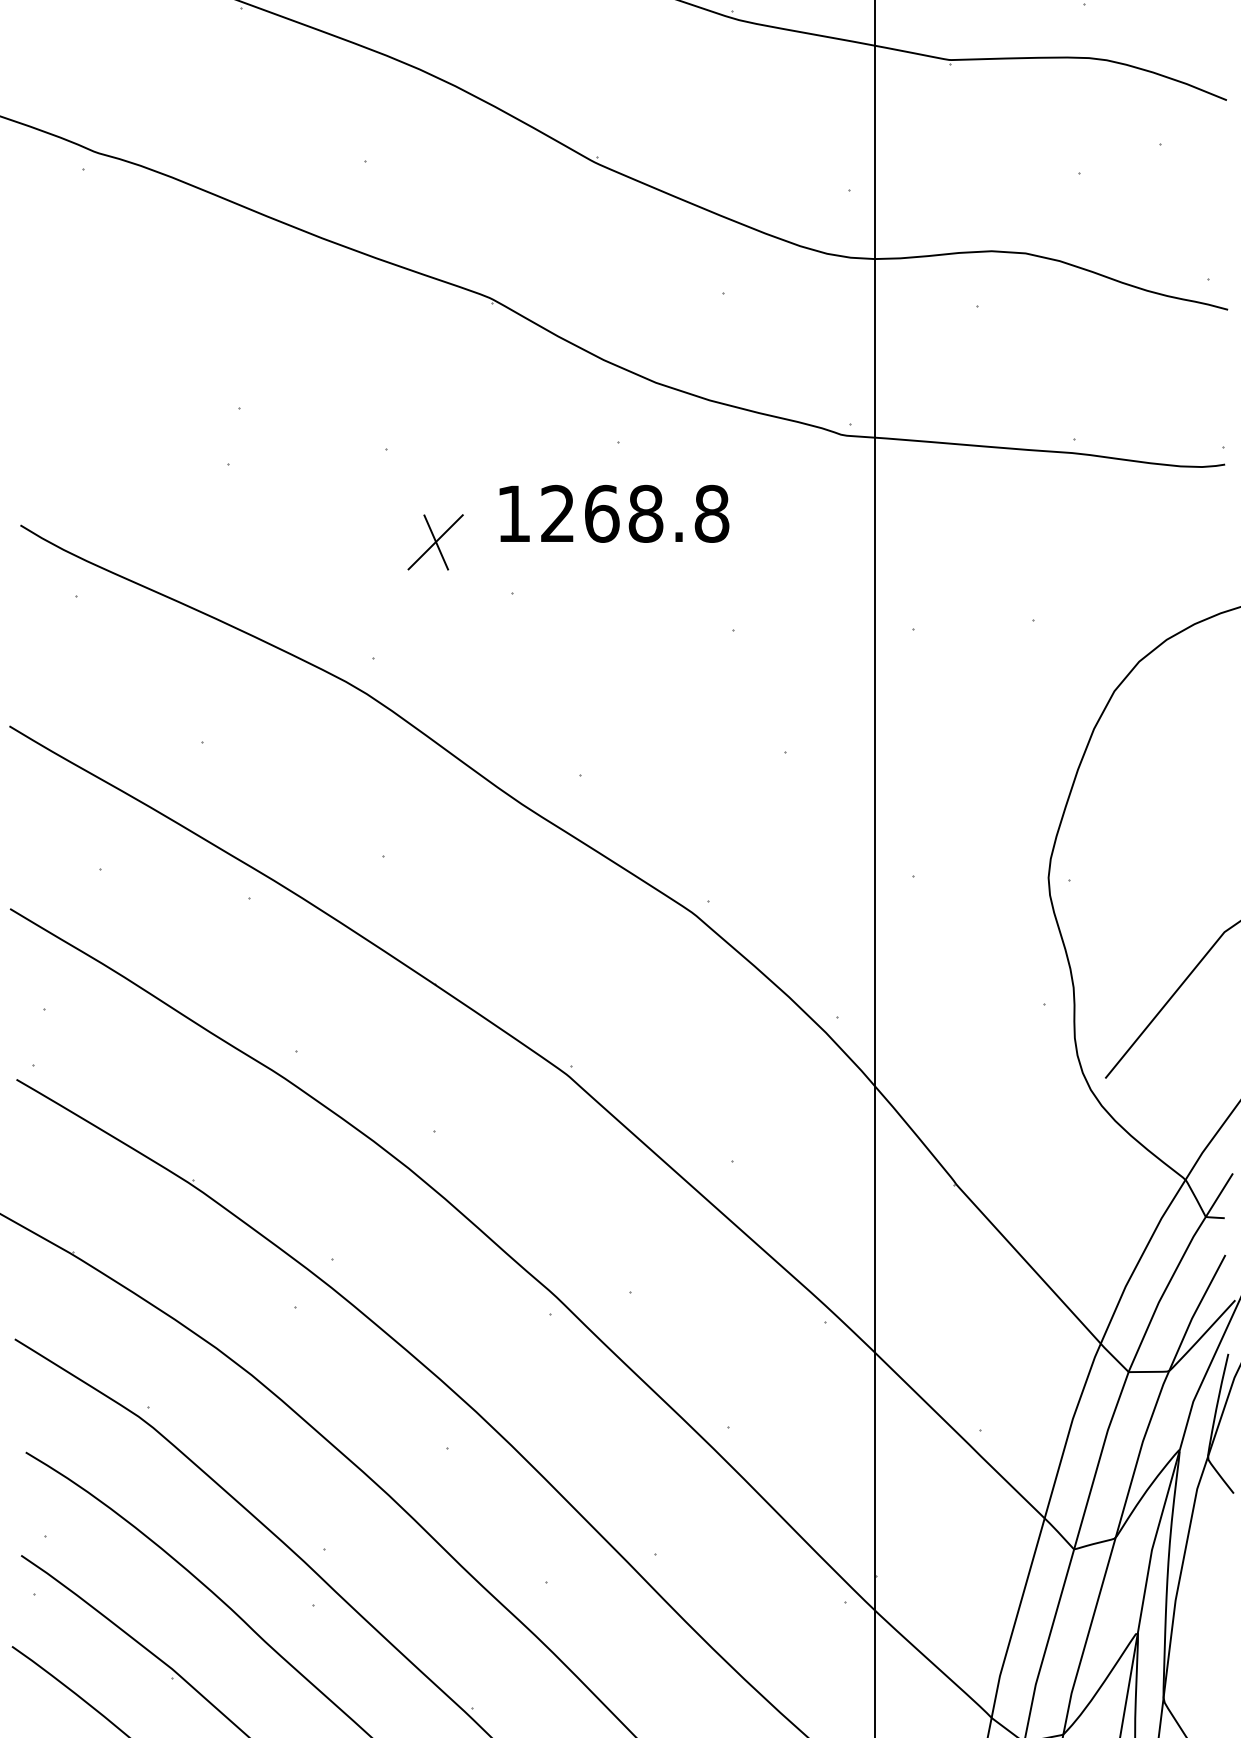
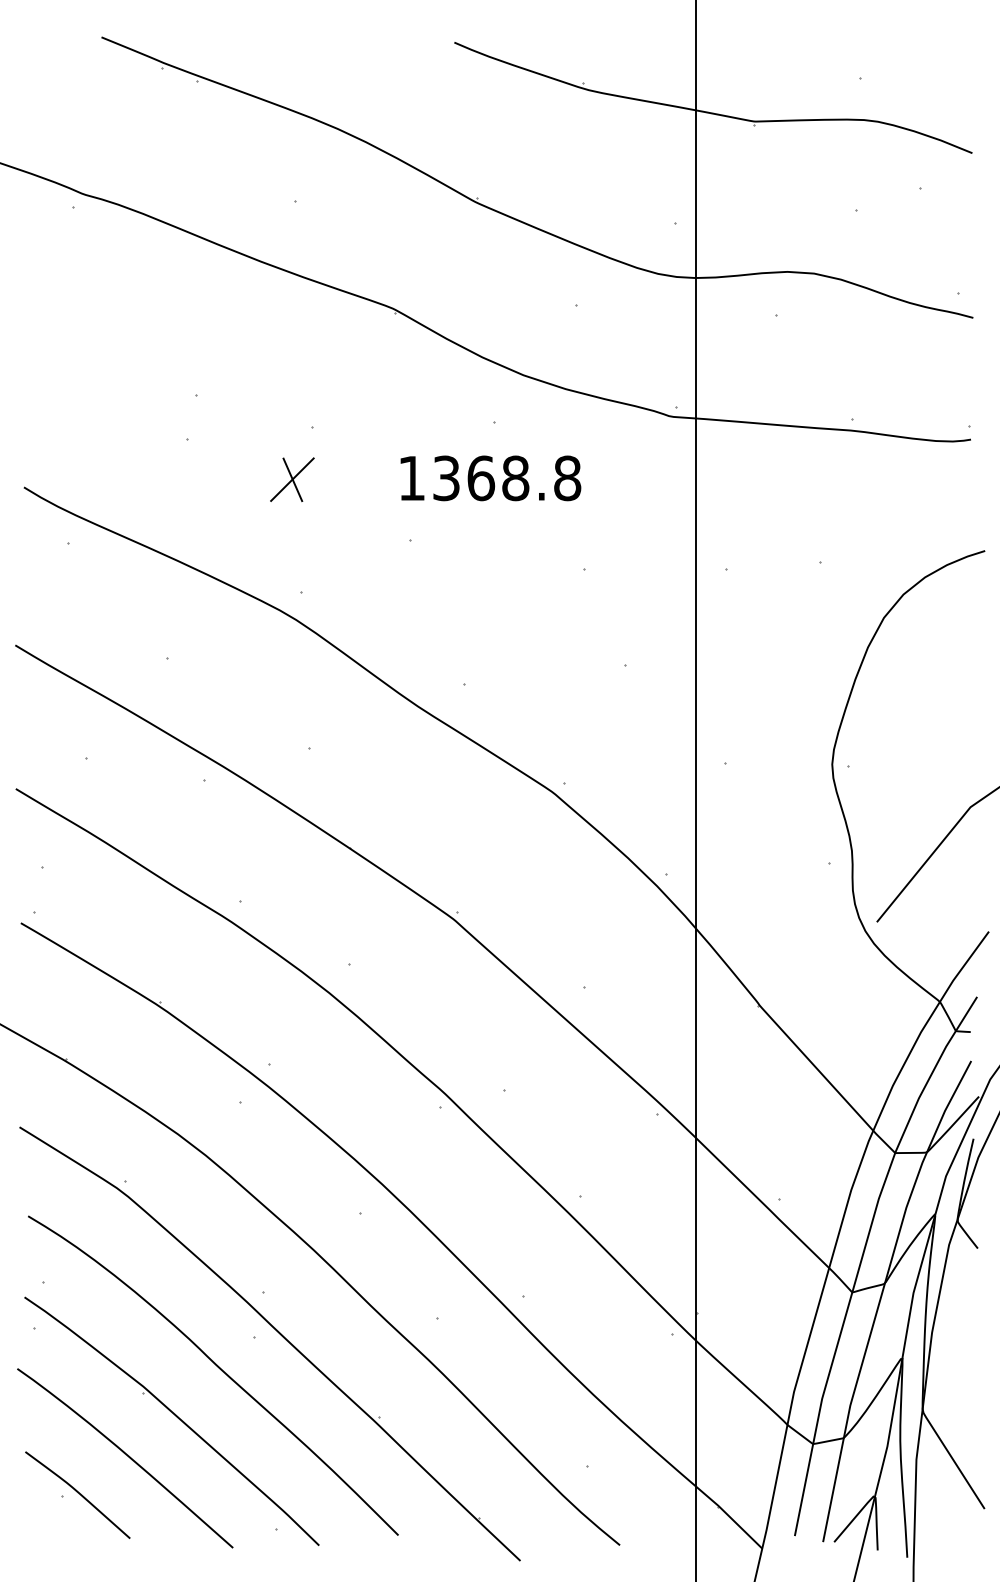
text: (557, 514) -> (446, 478), 1268.8 -> 1368.8
part: (435, 542) -> (292, 479), moved

